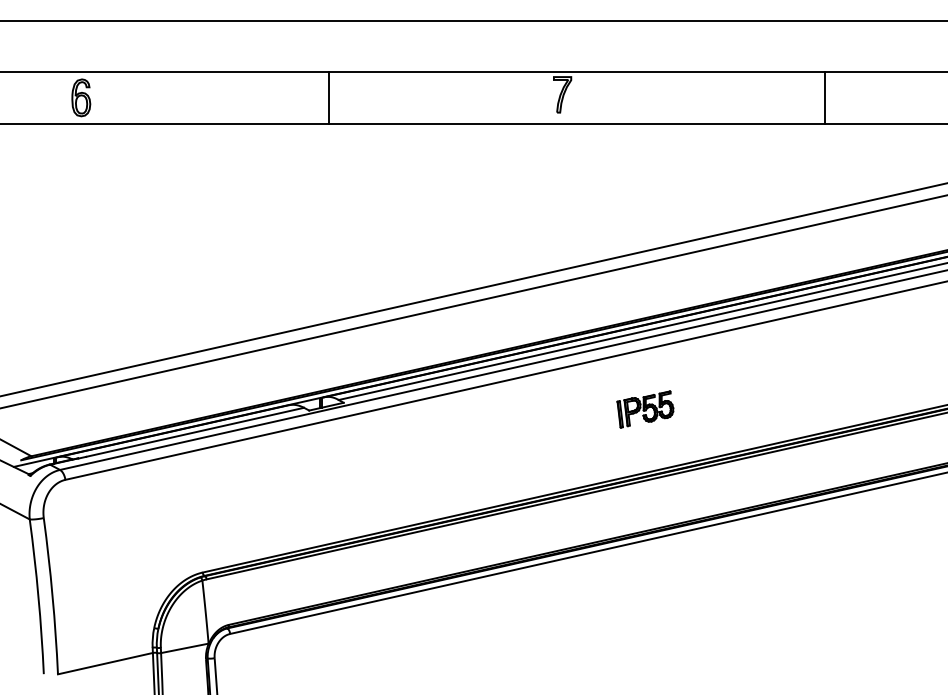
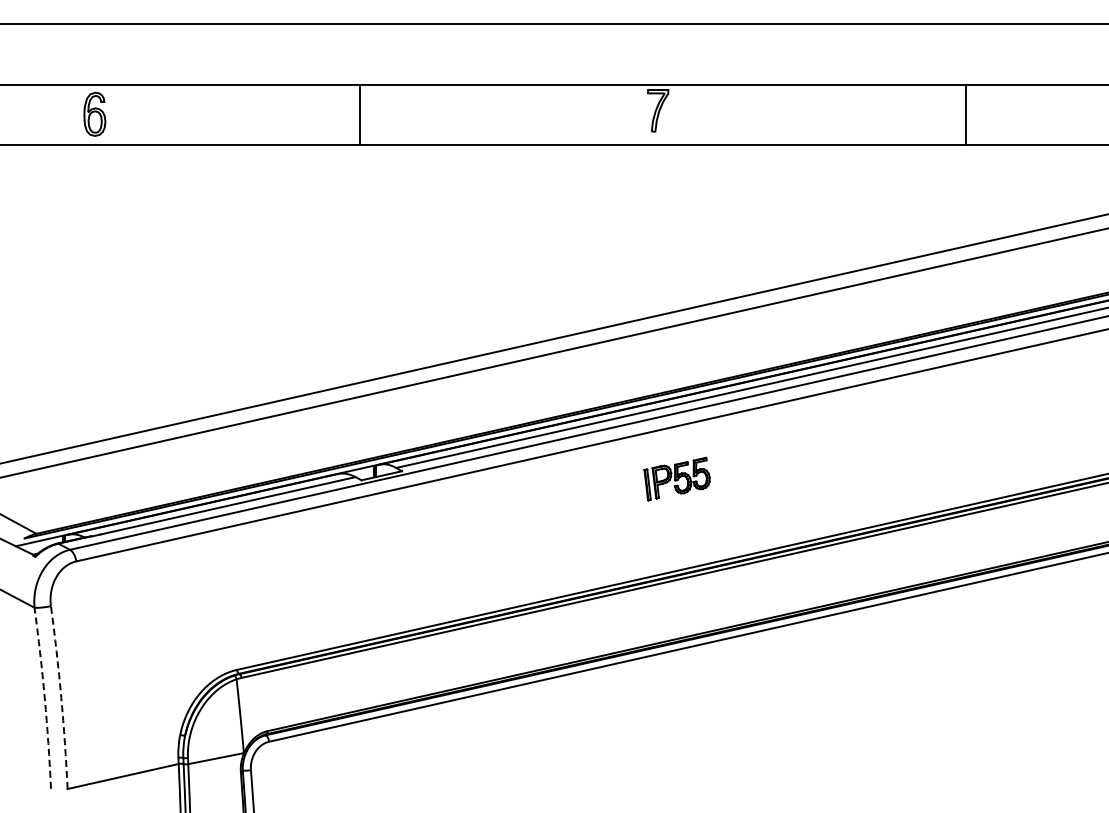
line: (328, 98) -> (359, 114), moved
part: (644, 409) -> (676, 478), moved
arc: (38, 596) -> (44, 698), solid -> dashed
arc: (52, 596) -> (61, 697), solid -> dashed

